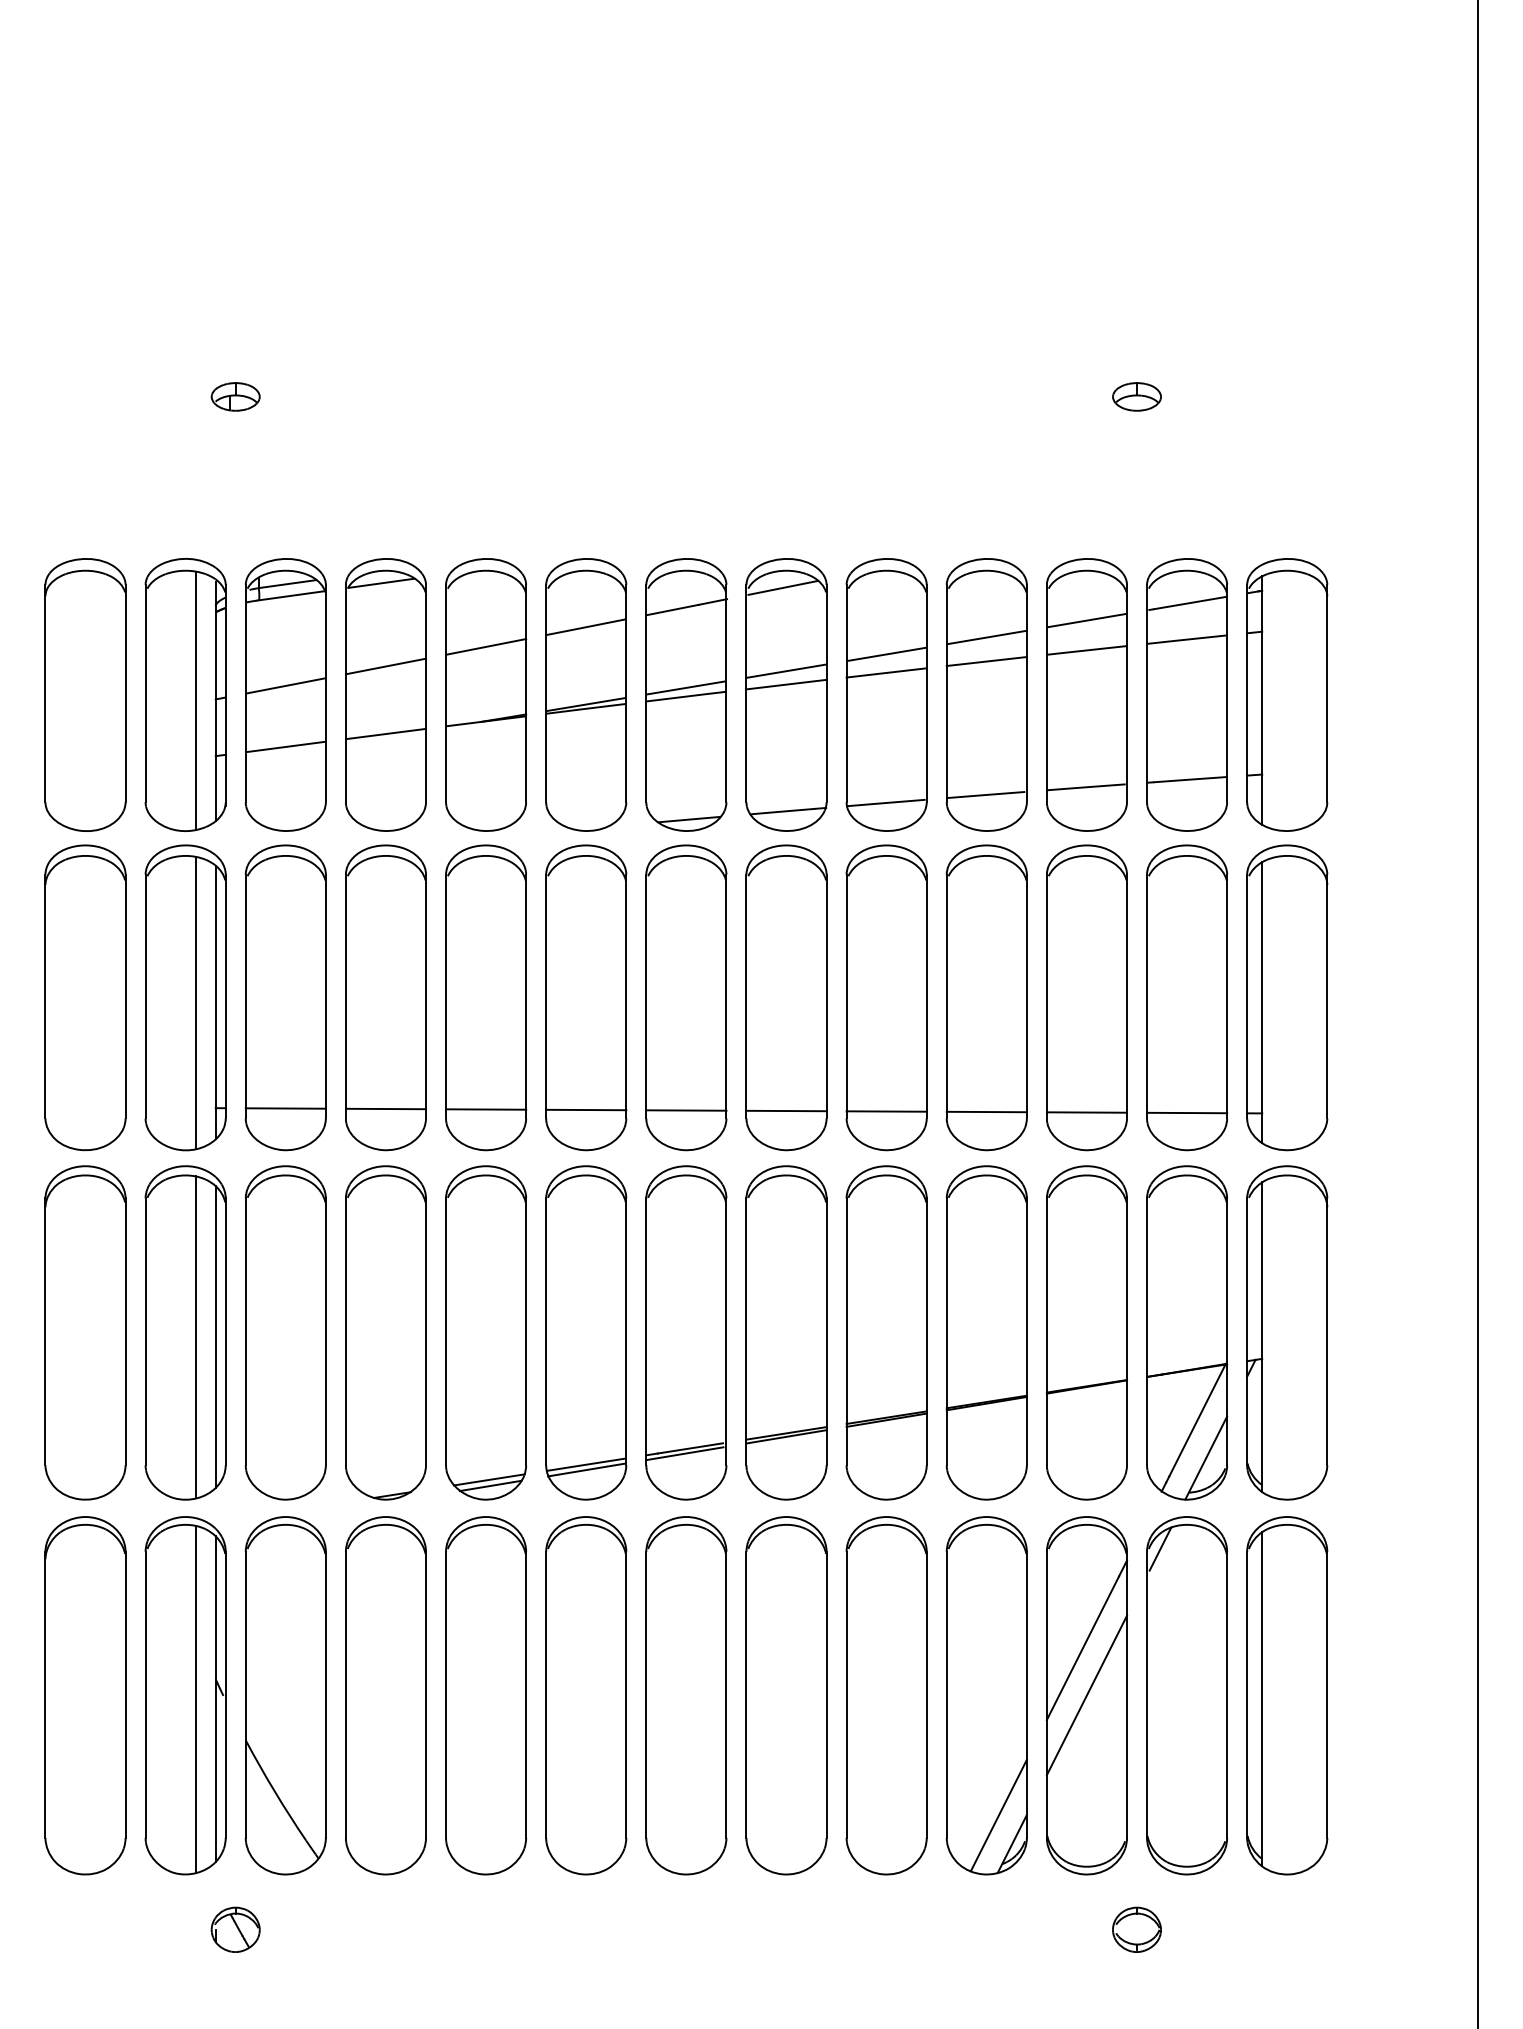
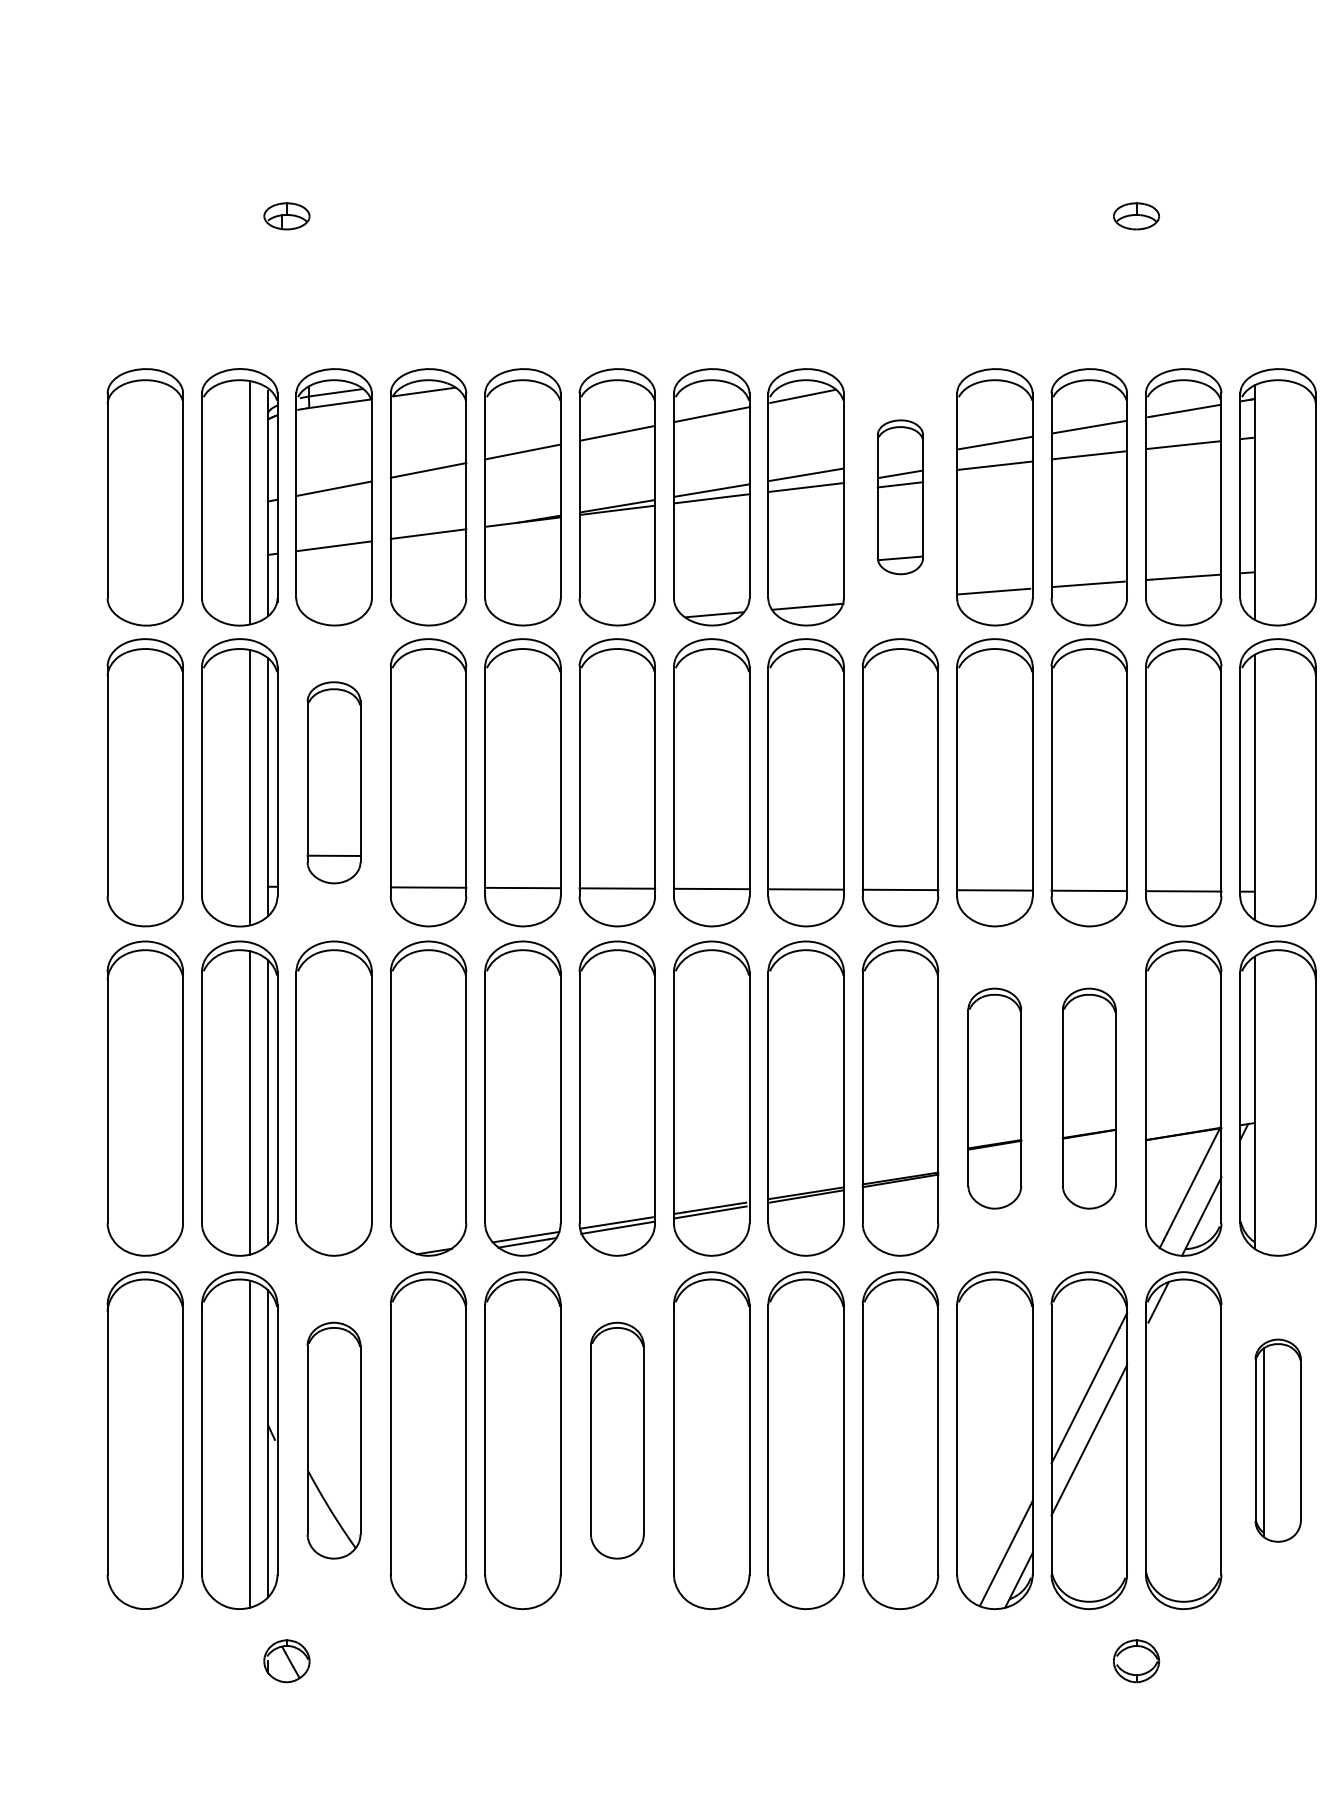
part: (886, 694) -> (900, 496), size x0.6
part: (285, 997) -> (333, 782), size x0.7
part: (986, 1332) -> (994, 1098), size x0.7
part: (1086, 1332) -> (1088, 1098), size x0.7
part: (285, 1695) -> (333, 1440), size x0.7
part: (586, 1695) -> (617, 1440), size x0.7
part: (1287, 1695) -> (1278, 1440), size x0.6

